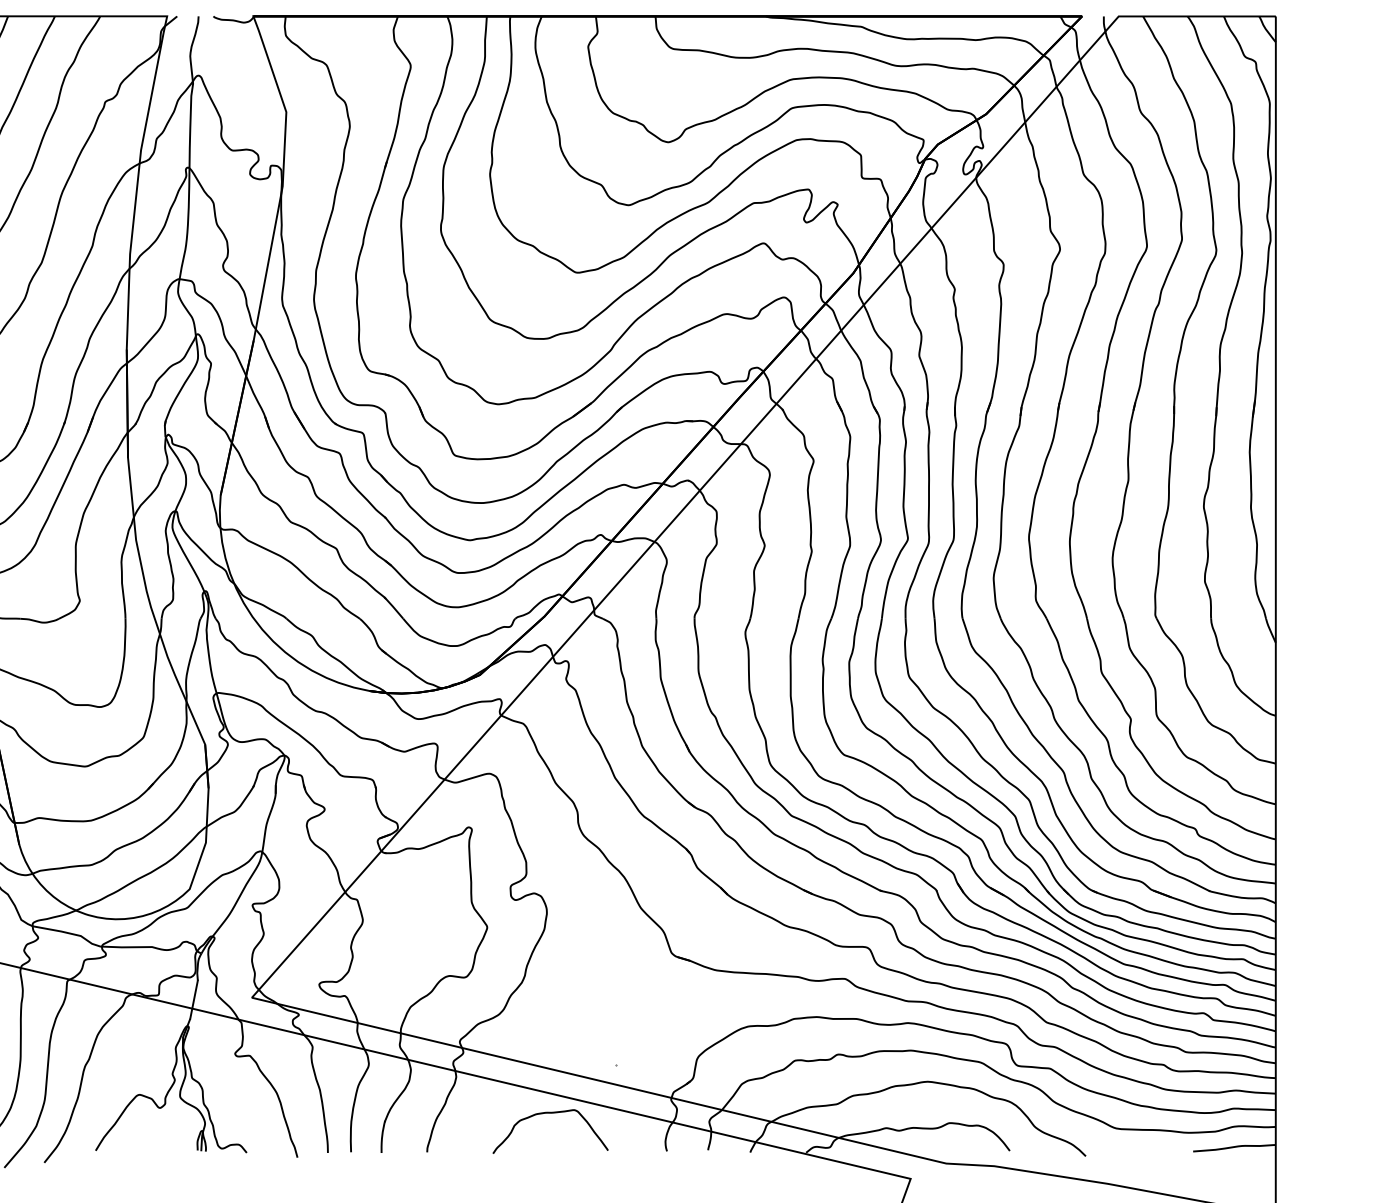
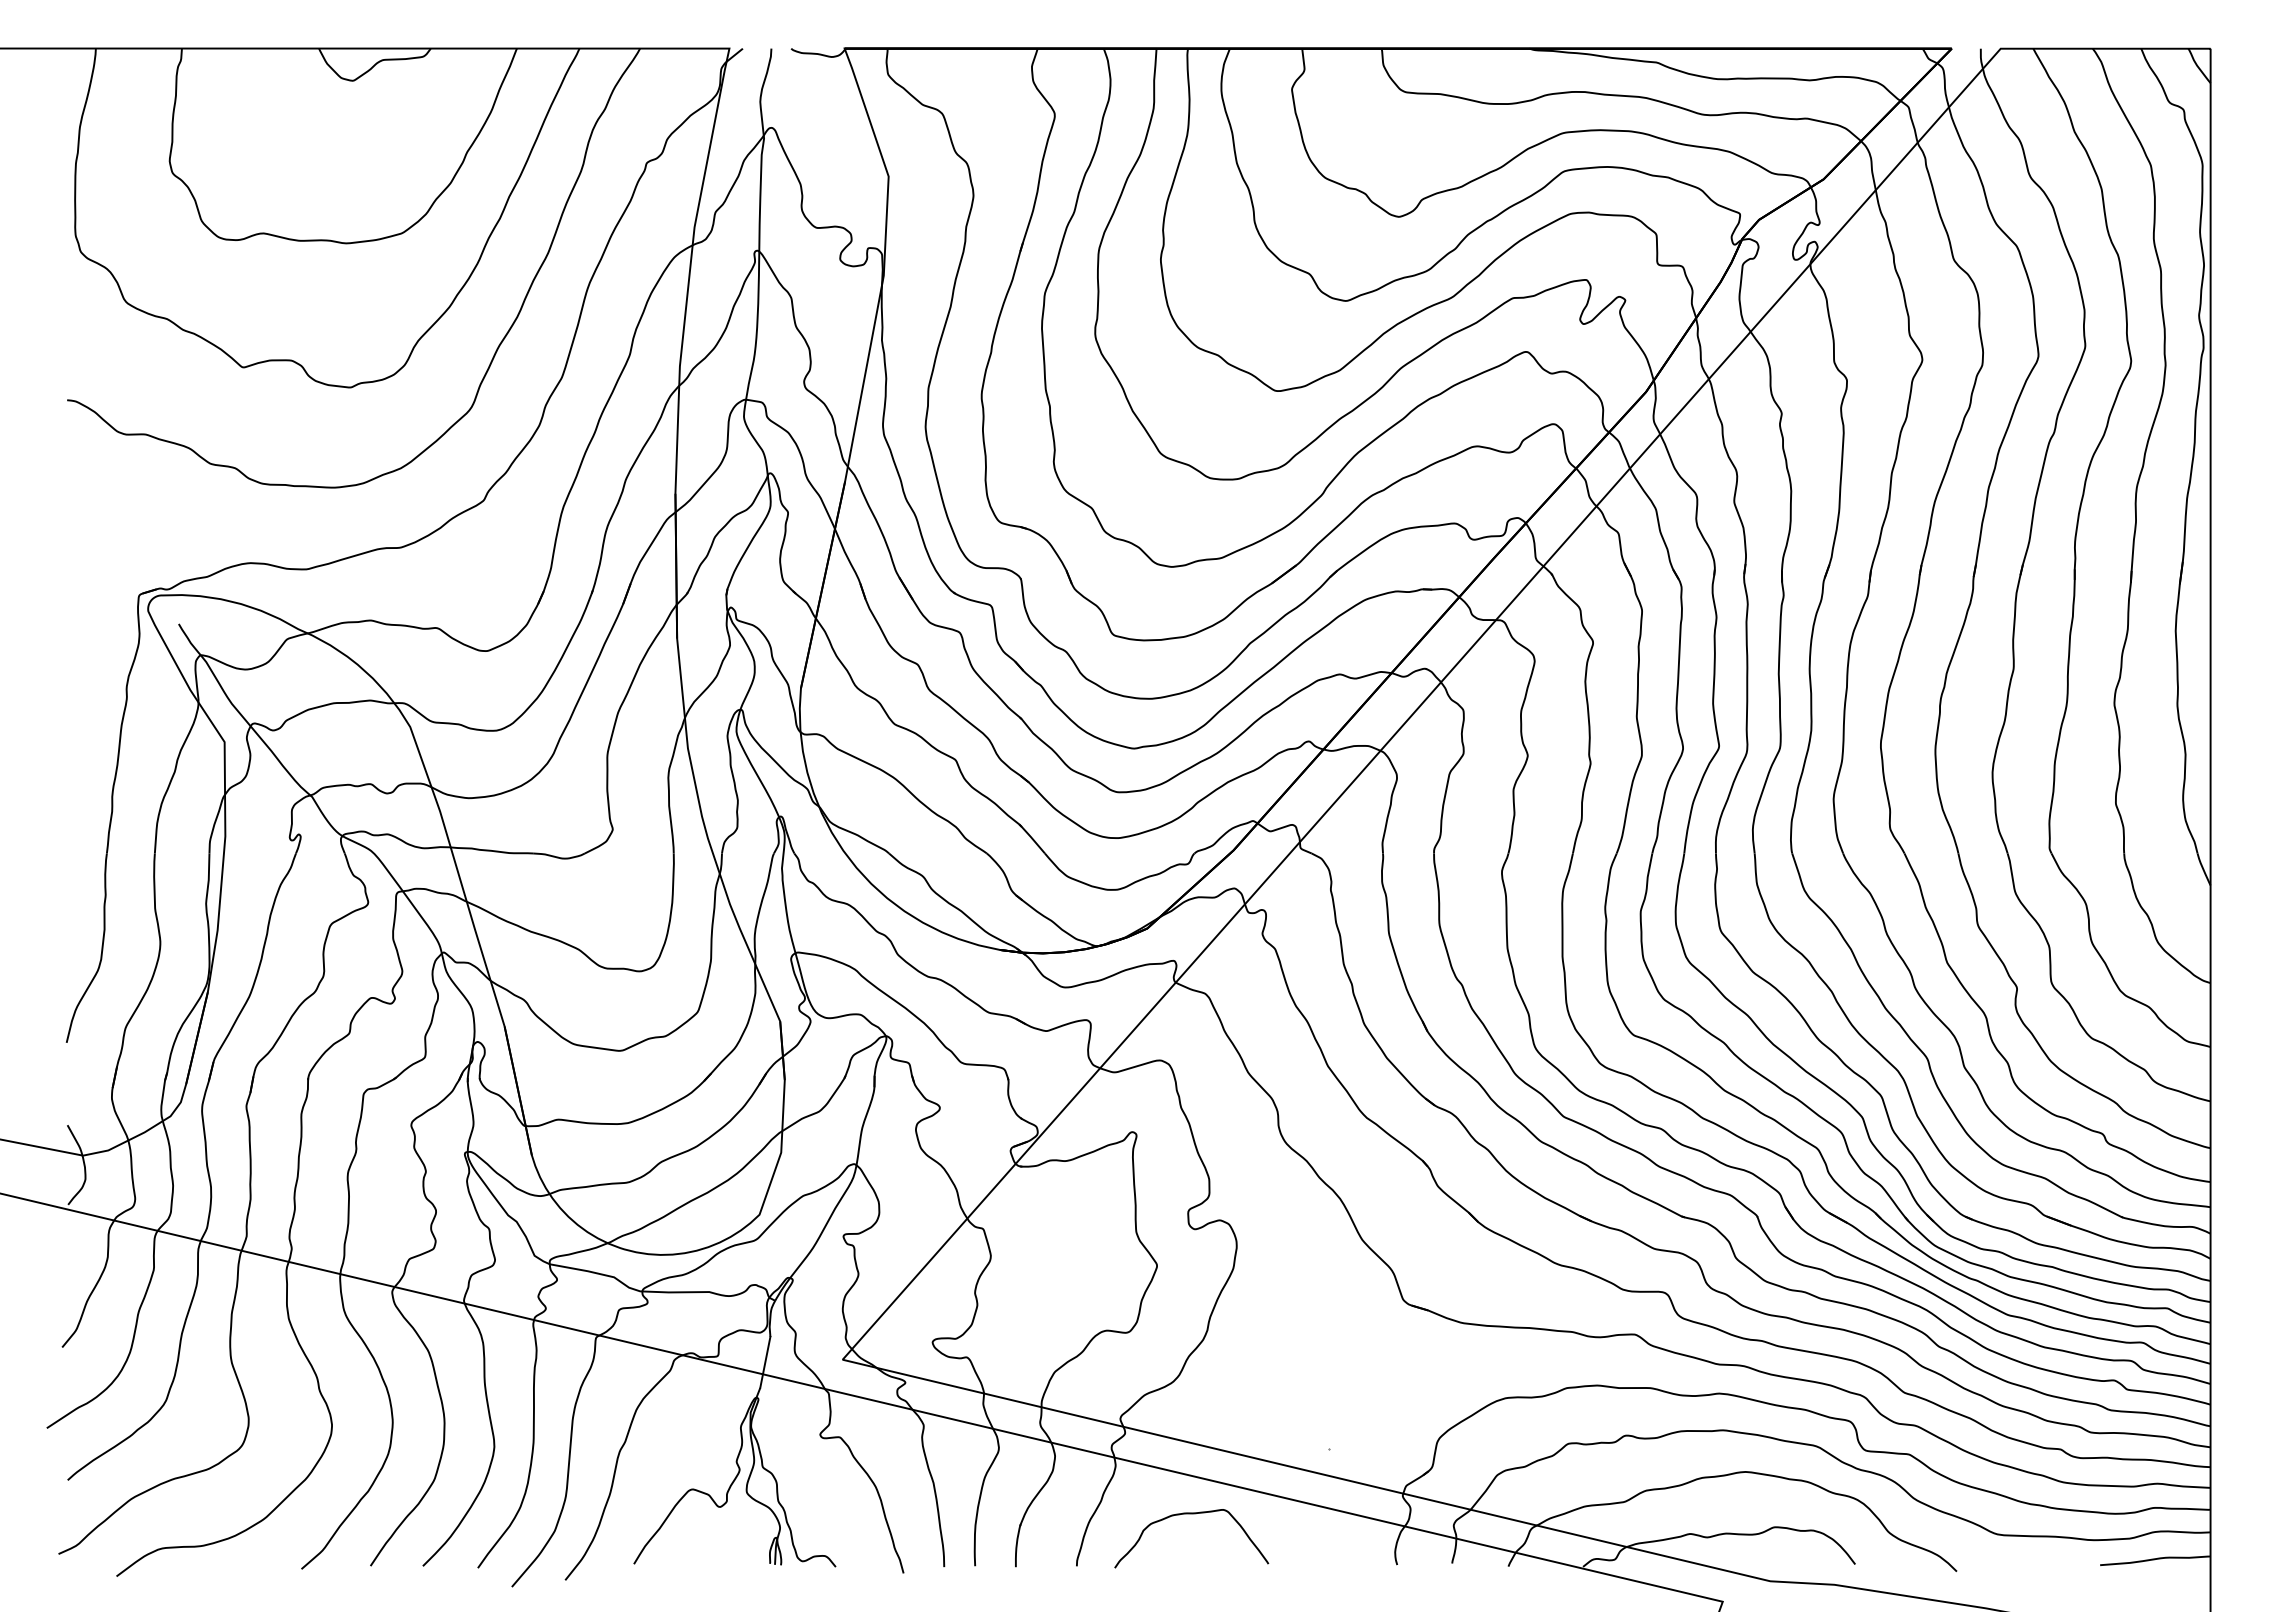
curve: (550, 1113) -> (1191, 1514), moved

